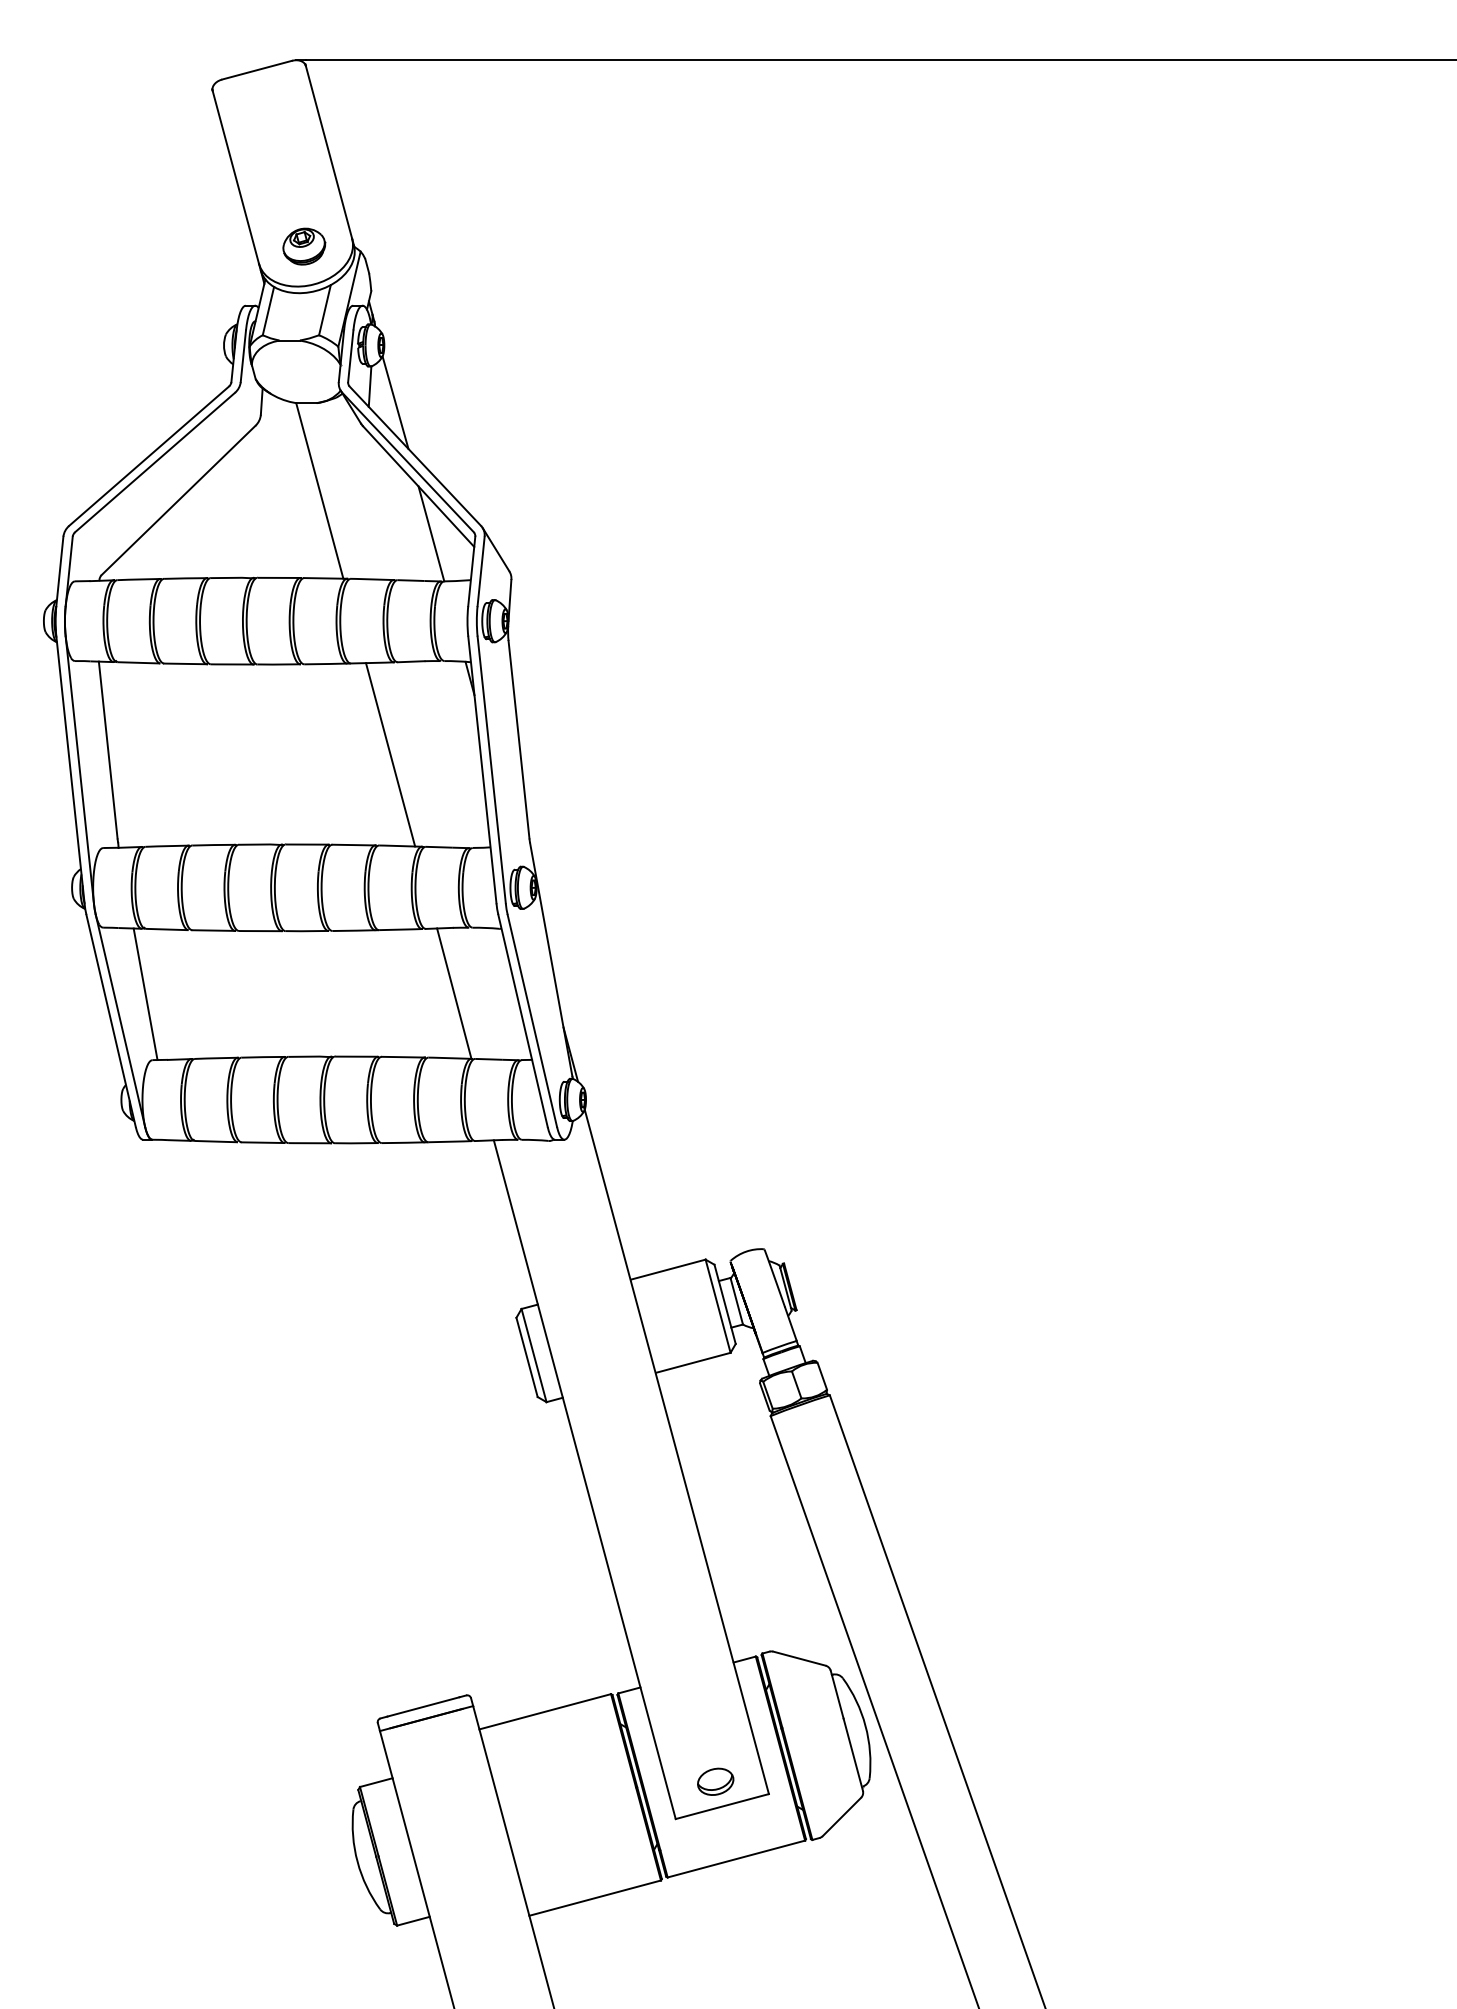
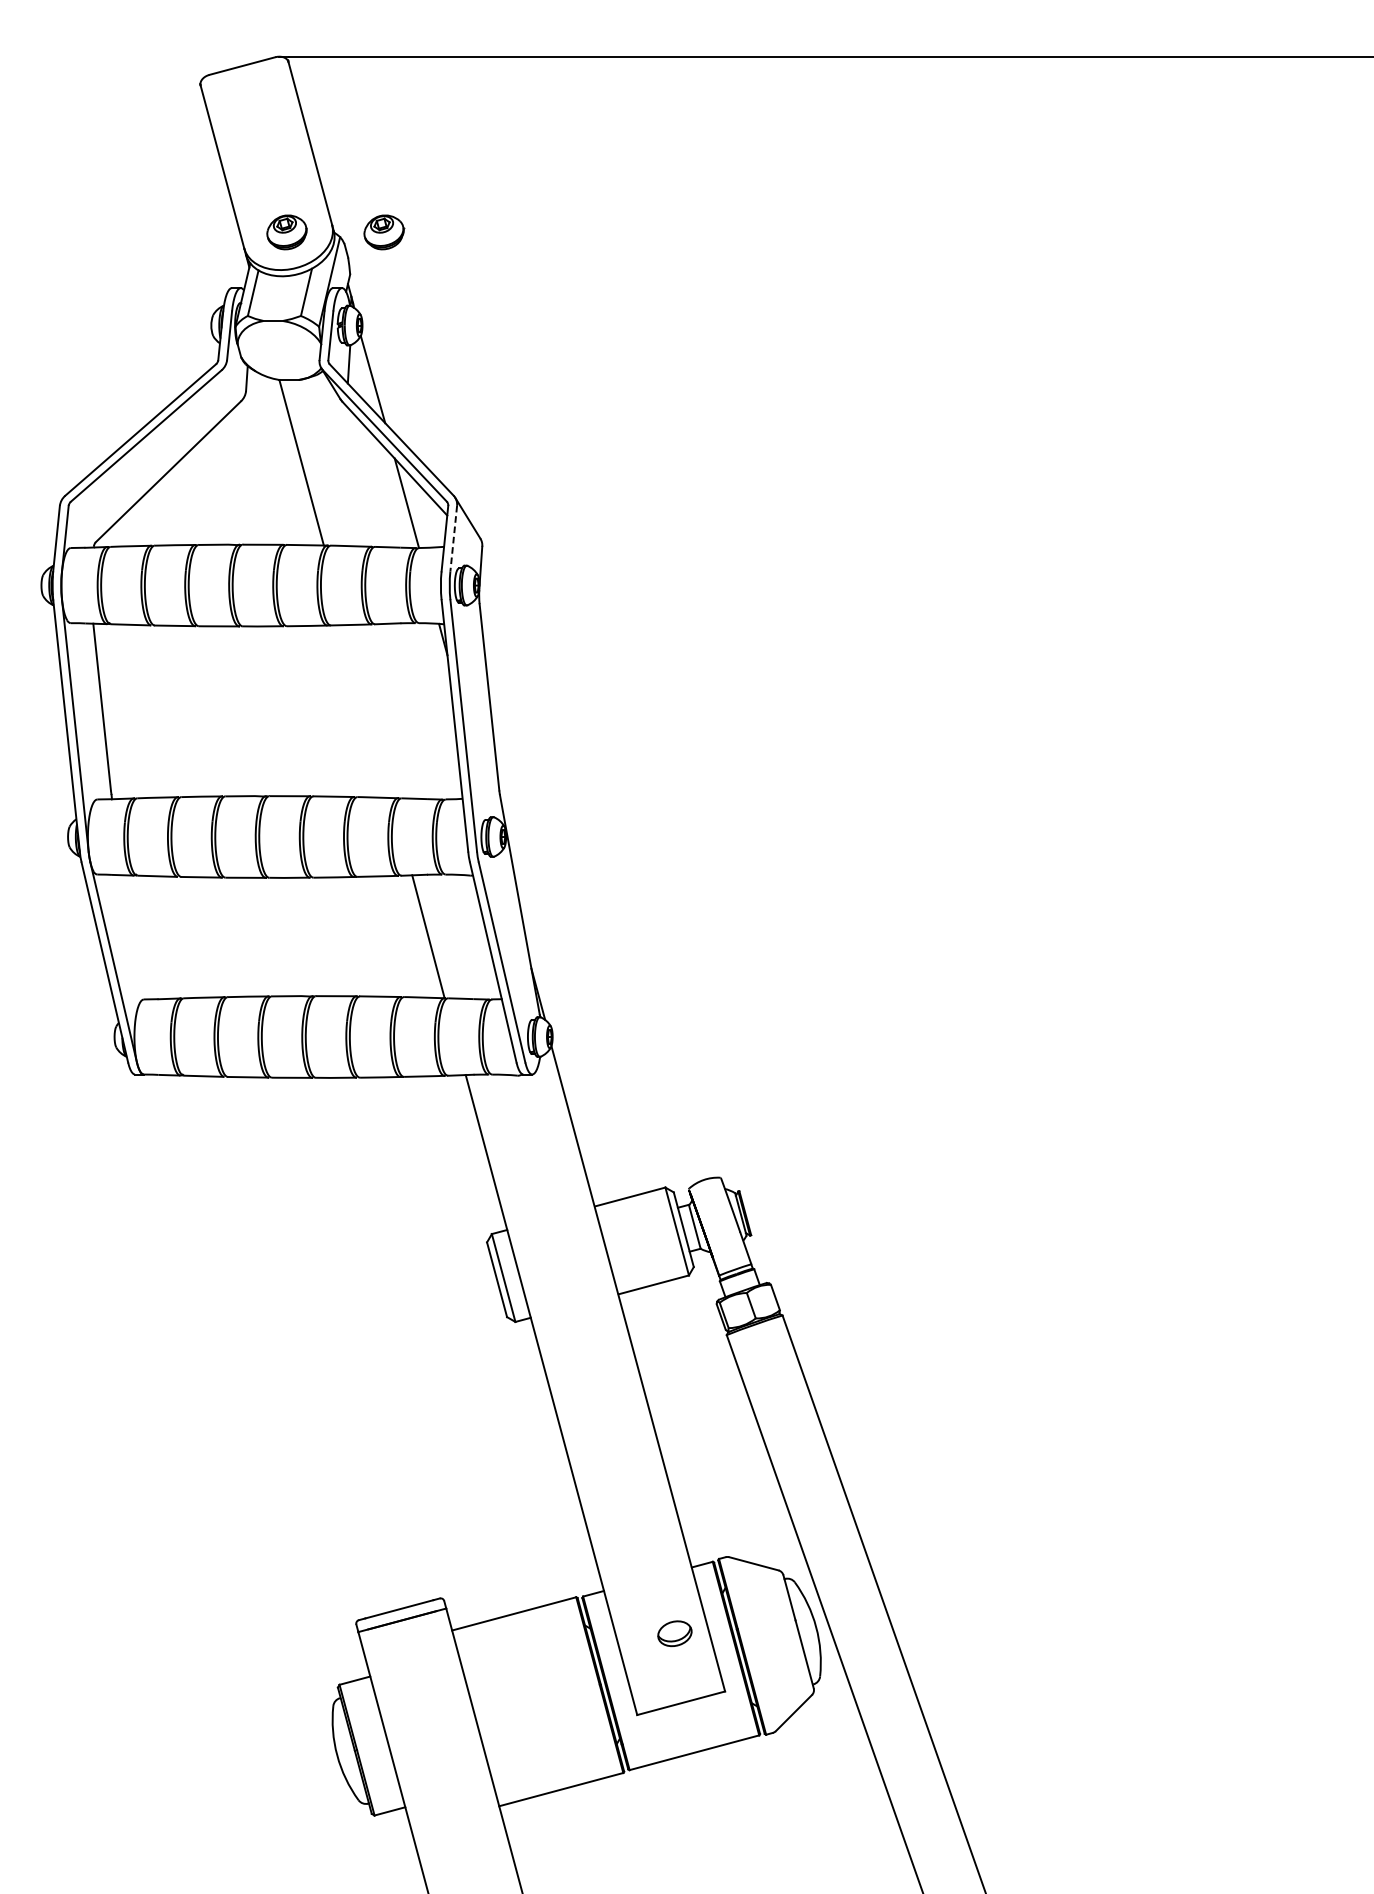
part: (407, 246) -> (384, 232), added
line: (481, 571) -> (454, 538), solid -> dashed
line: (390, 754) -> (368, 711), removed
line: (145, 994) -> (137, 937), removed
part: (715, 1781) -> (674, 1633), moved

